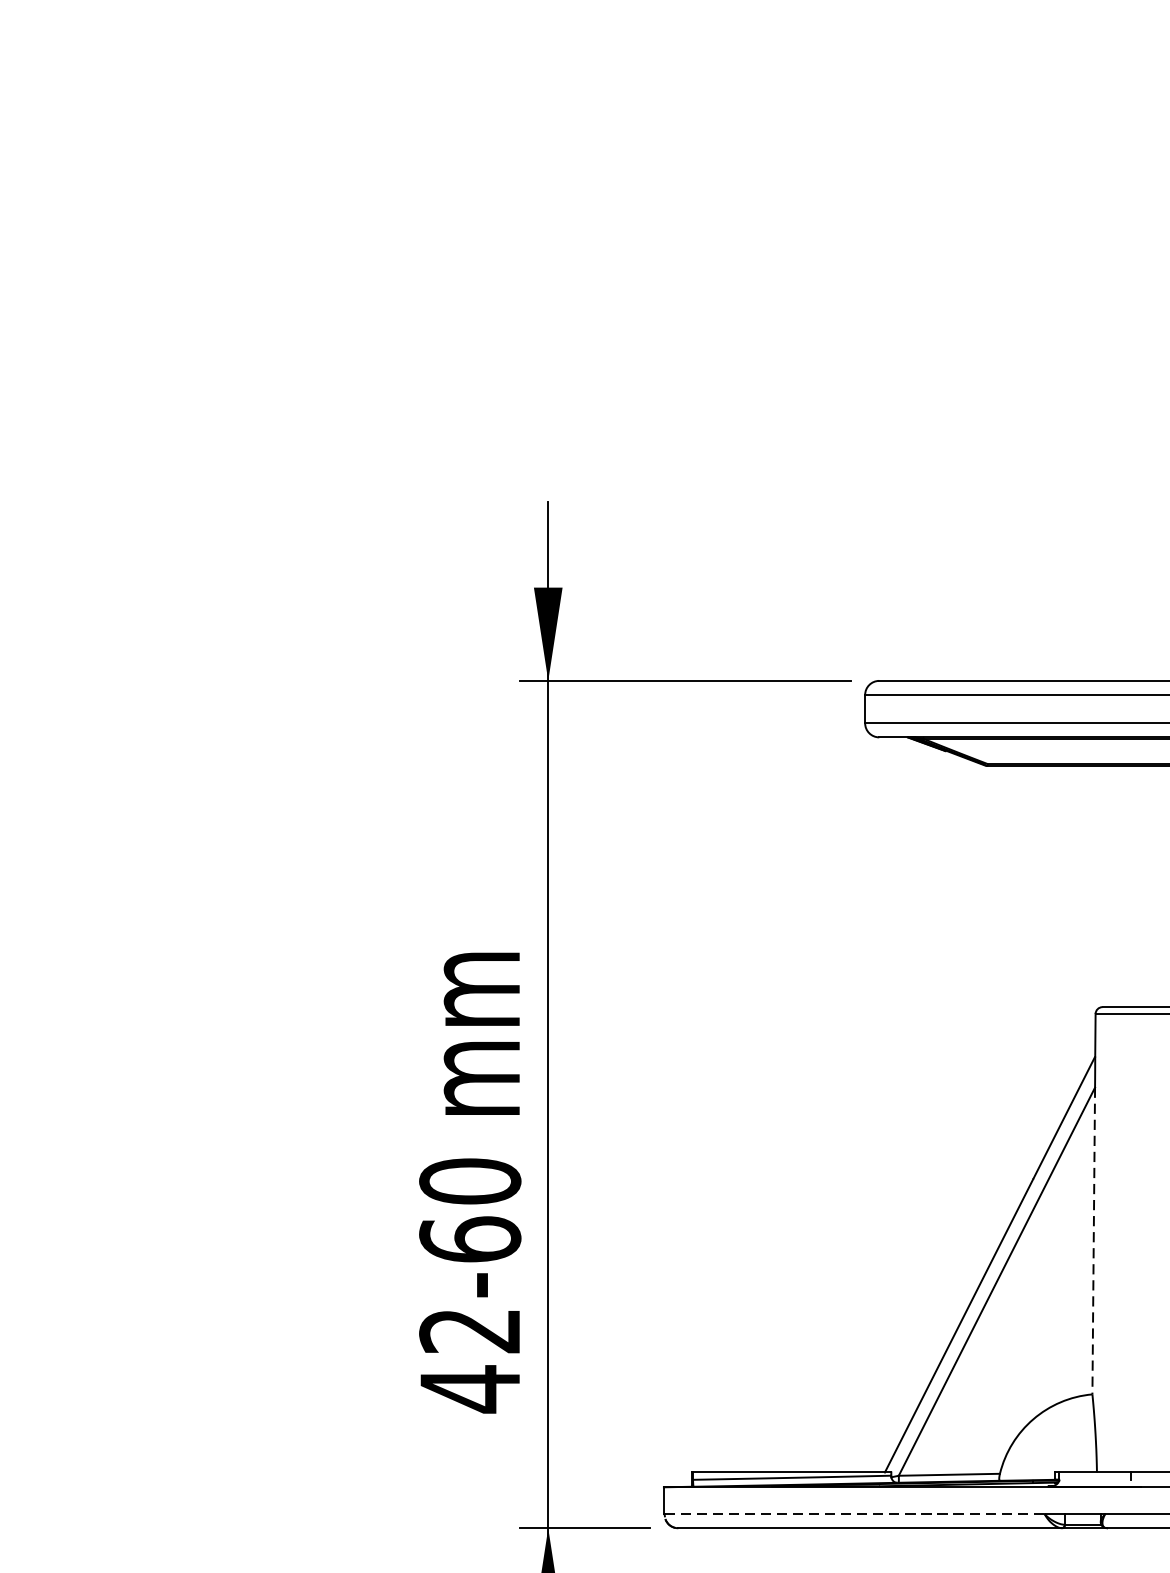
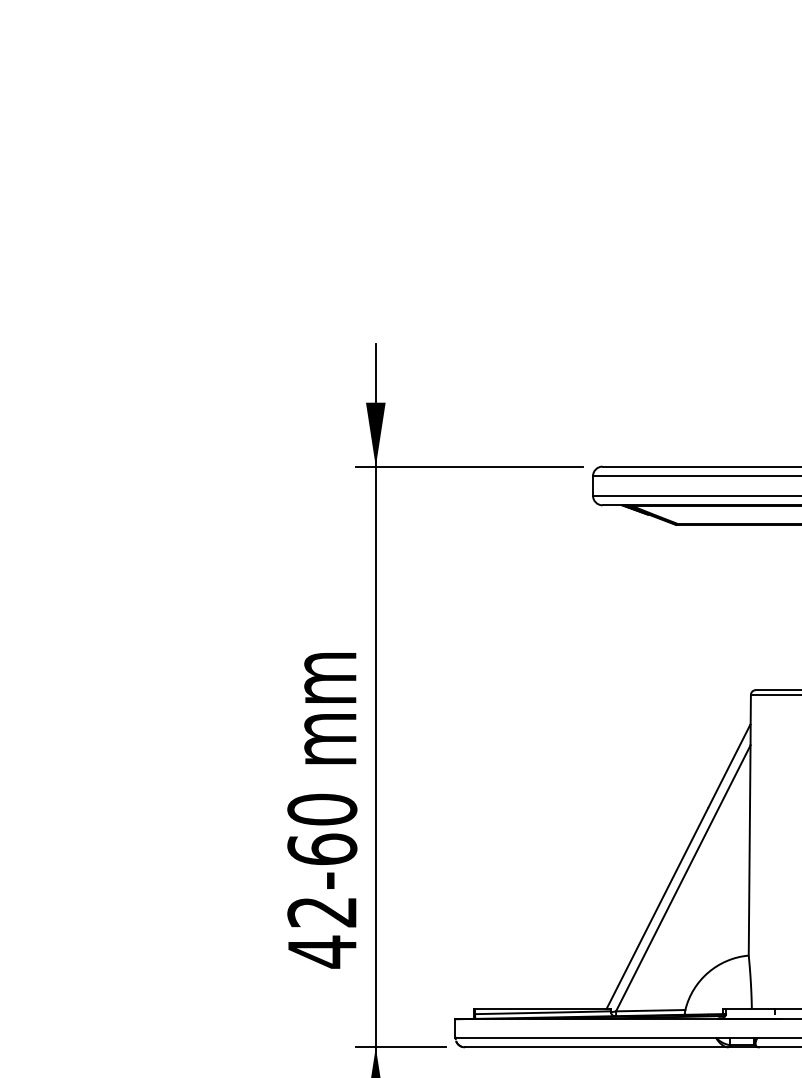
line: (1093, 1241) -> (749, 850), dashed -> solid
line: (855, 1513) -> (586, 1037), dashed -> solid

